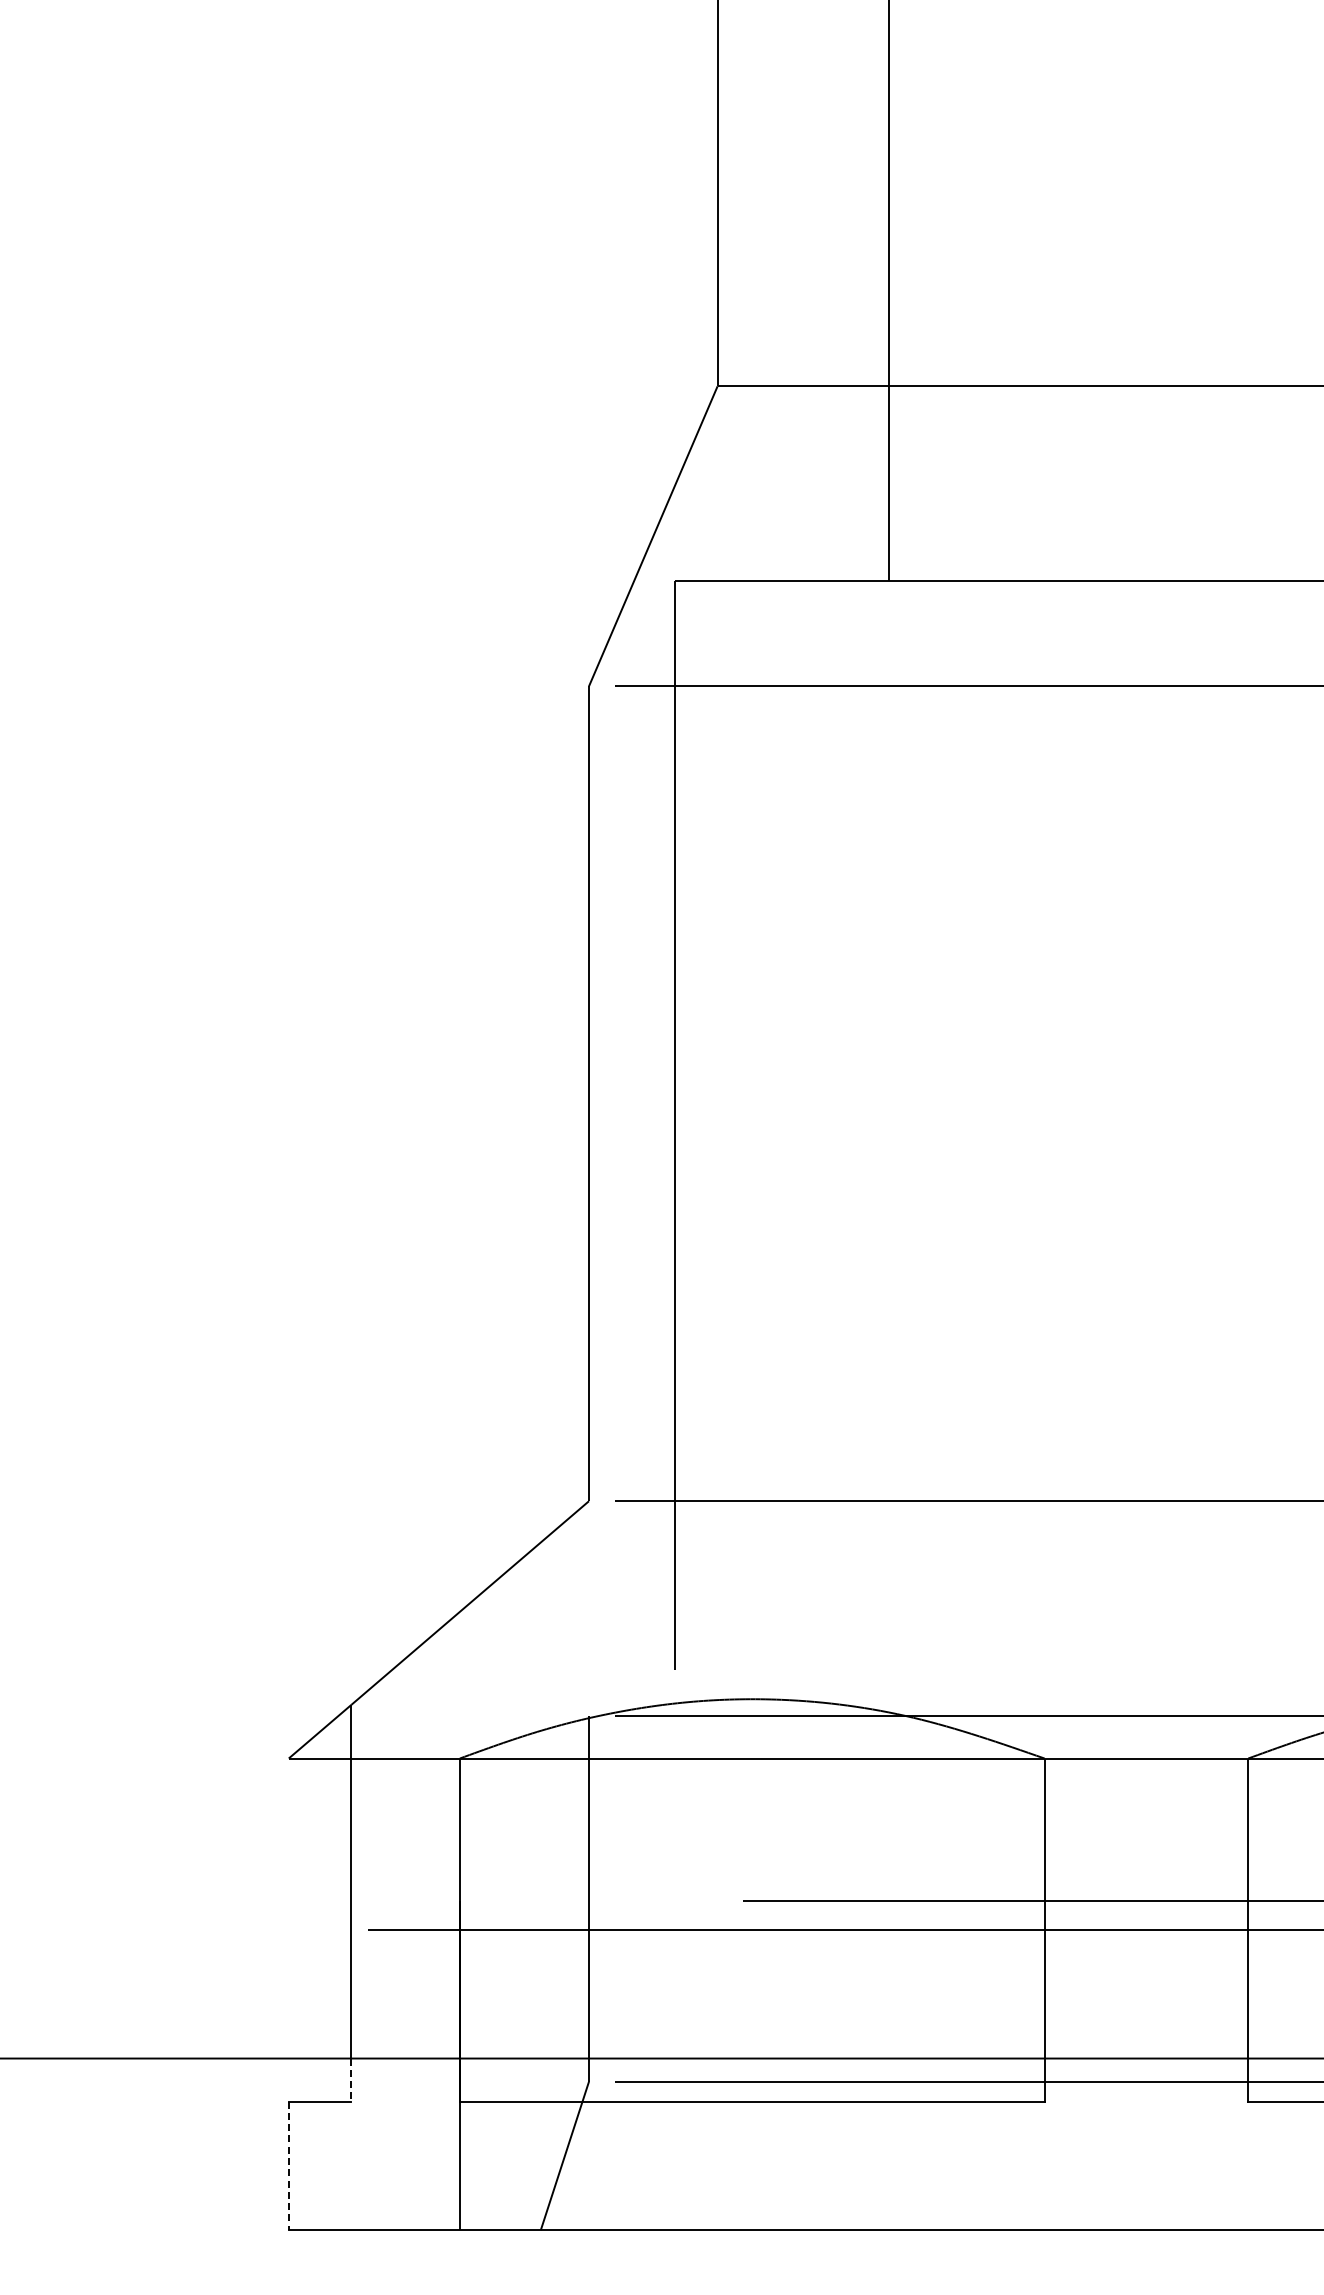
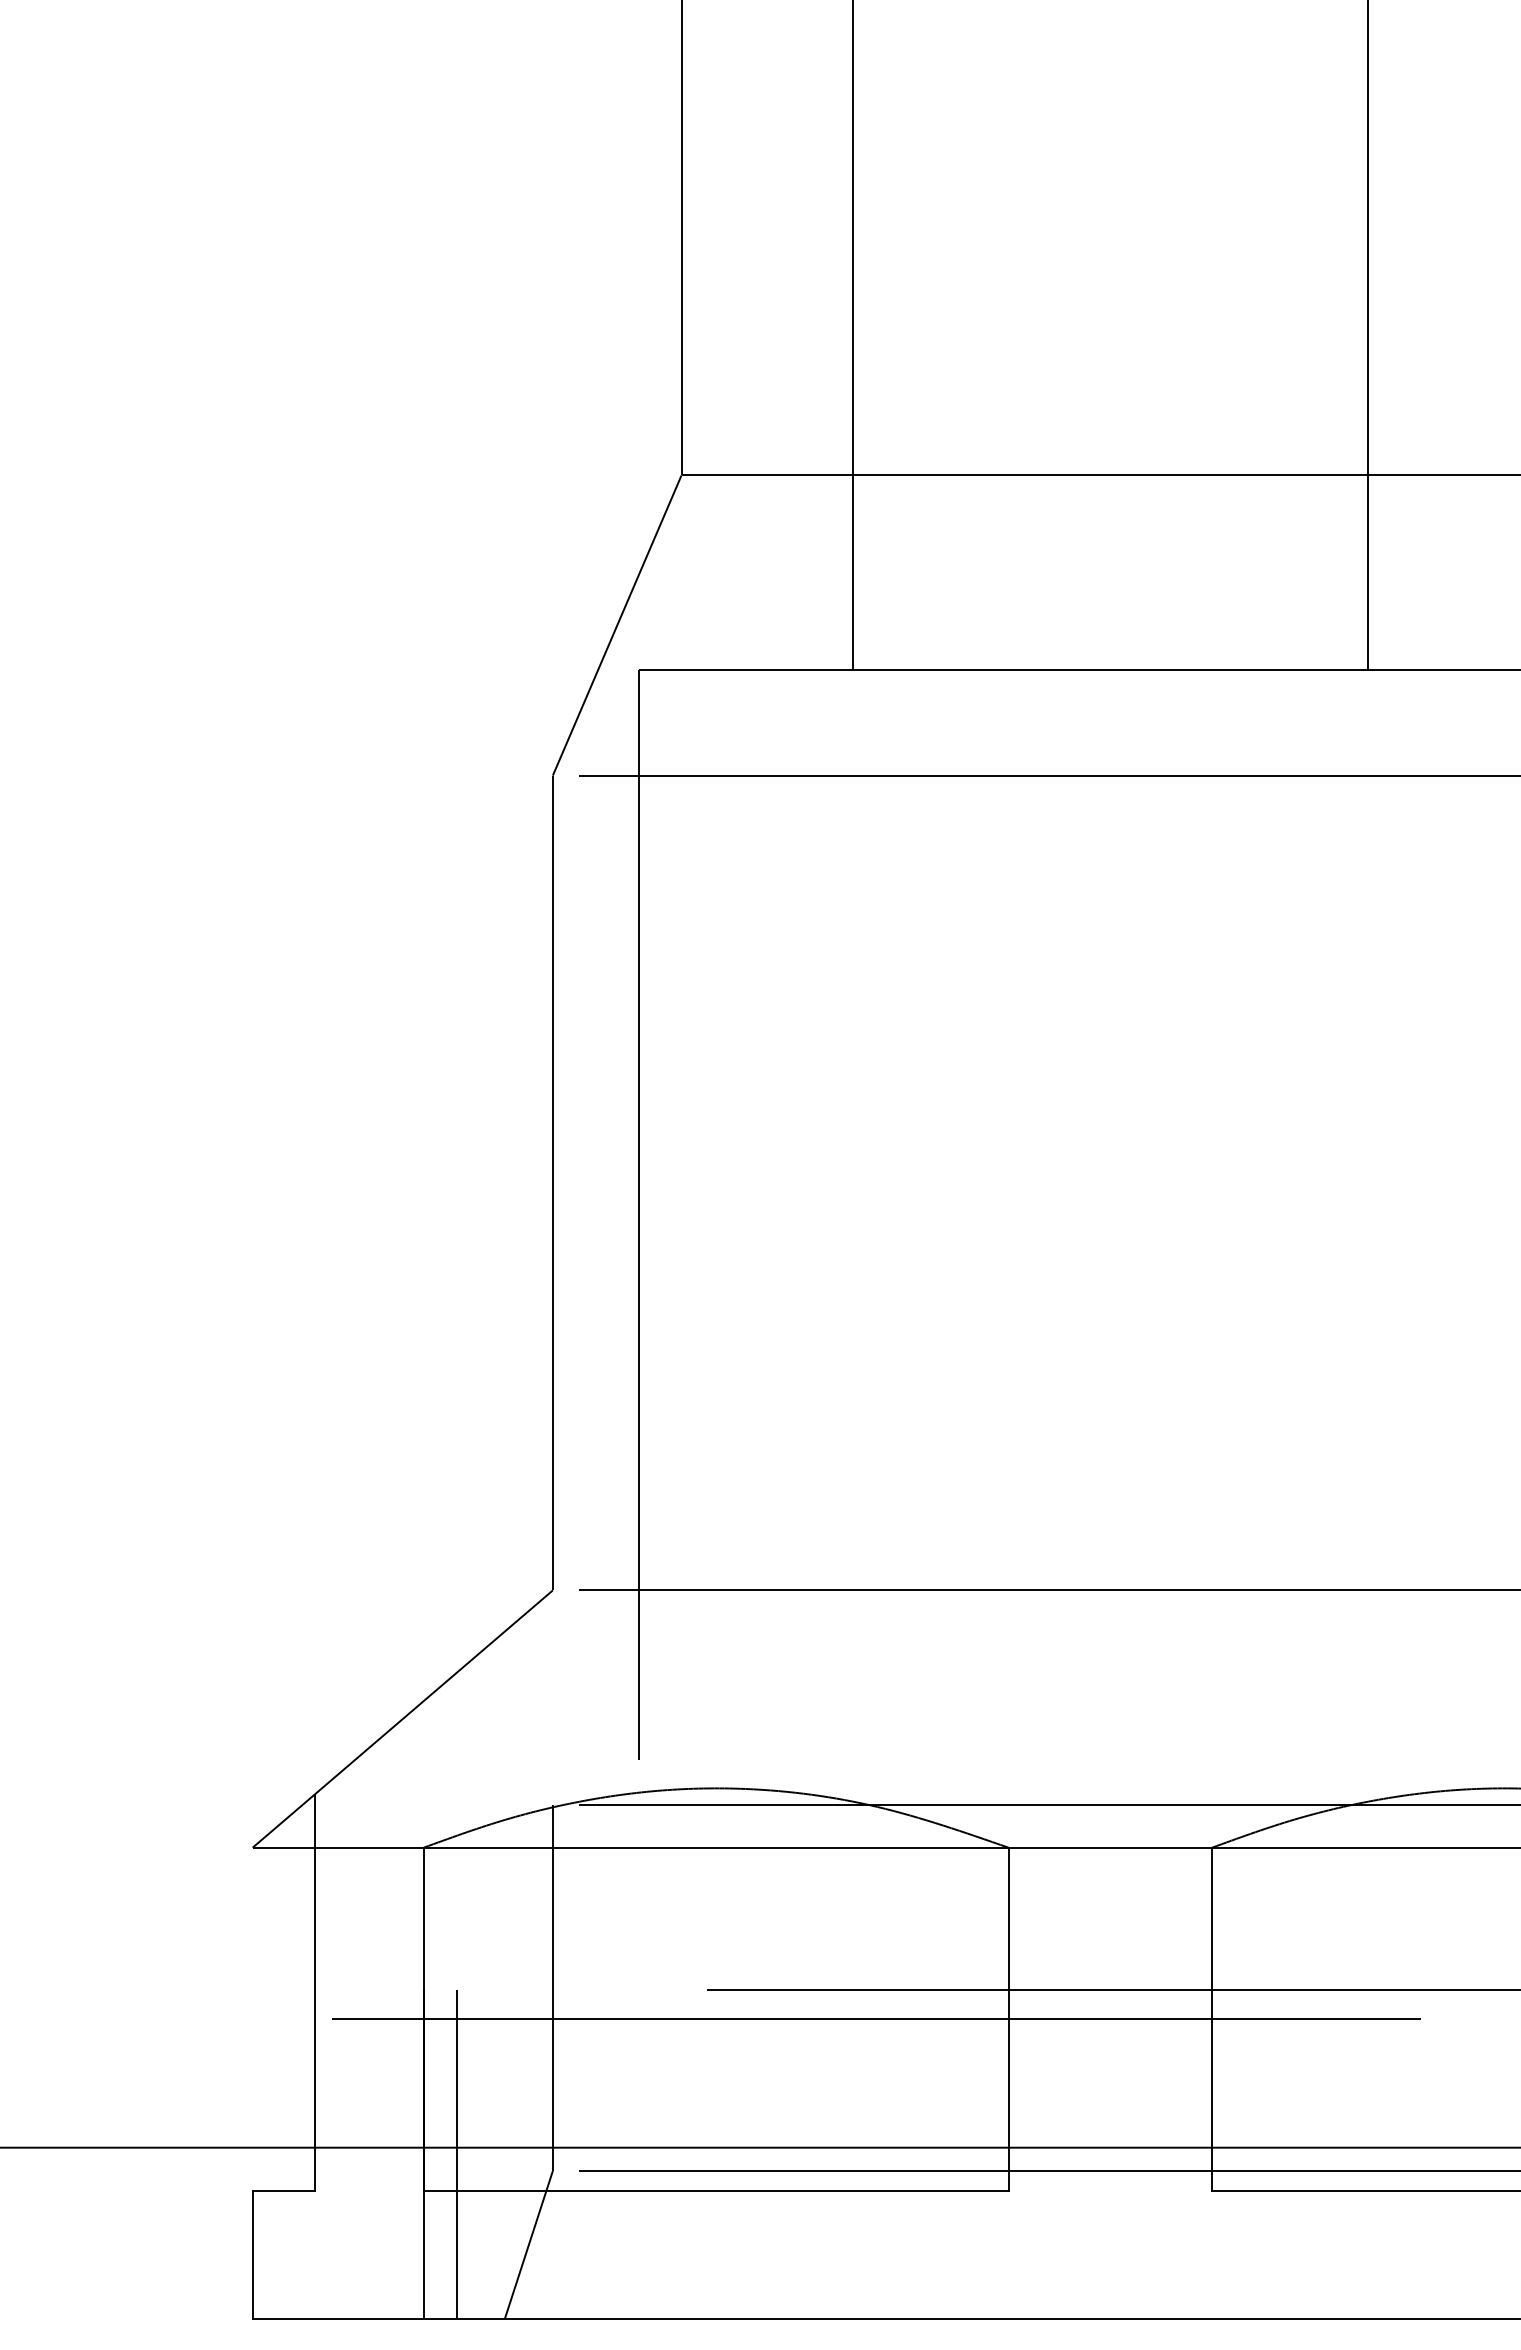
line: (492, 2065) -> (456, 2154), added
line: (351, 2080) -> (315, 2169), dashed -> solid
line: (288, 2166) -> (252, 2255), dashed -> solid

